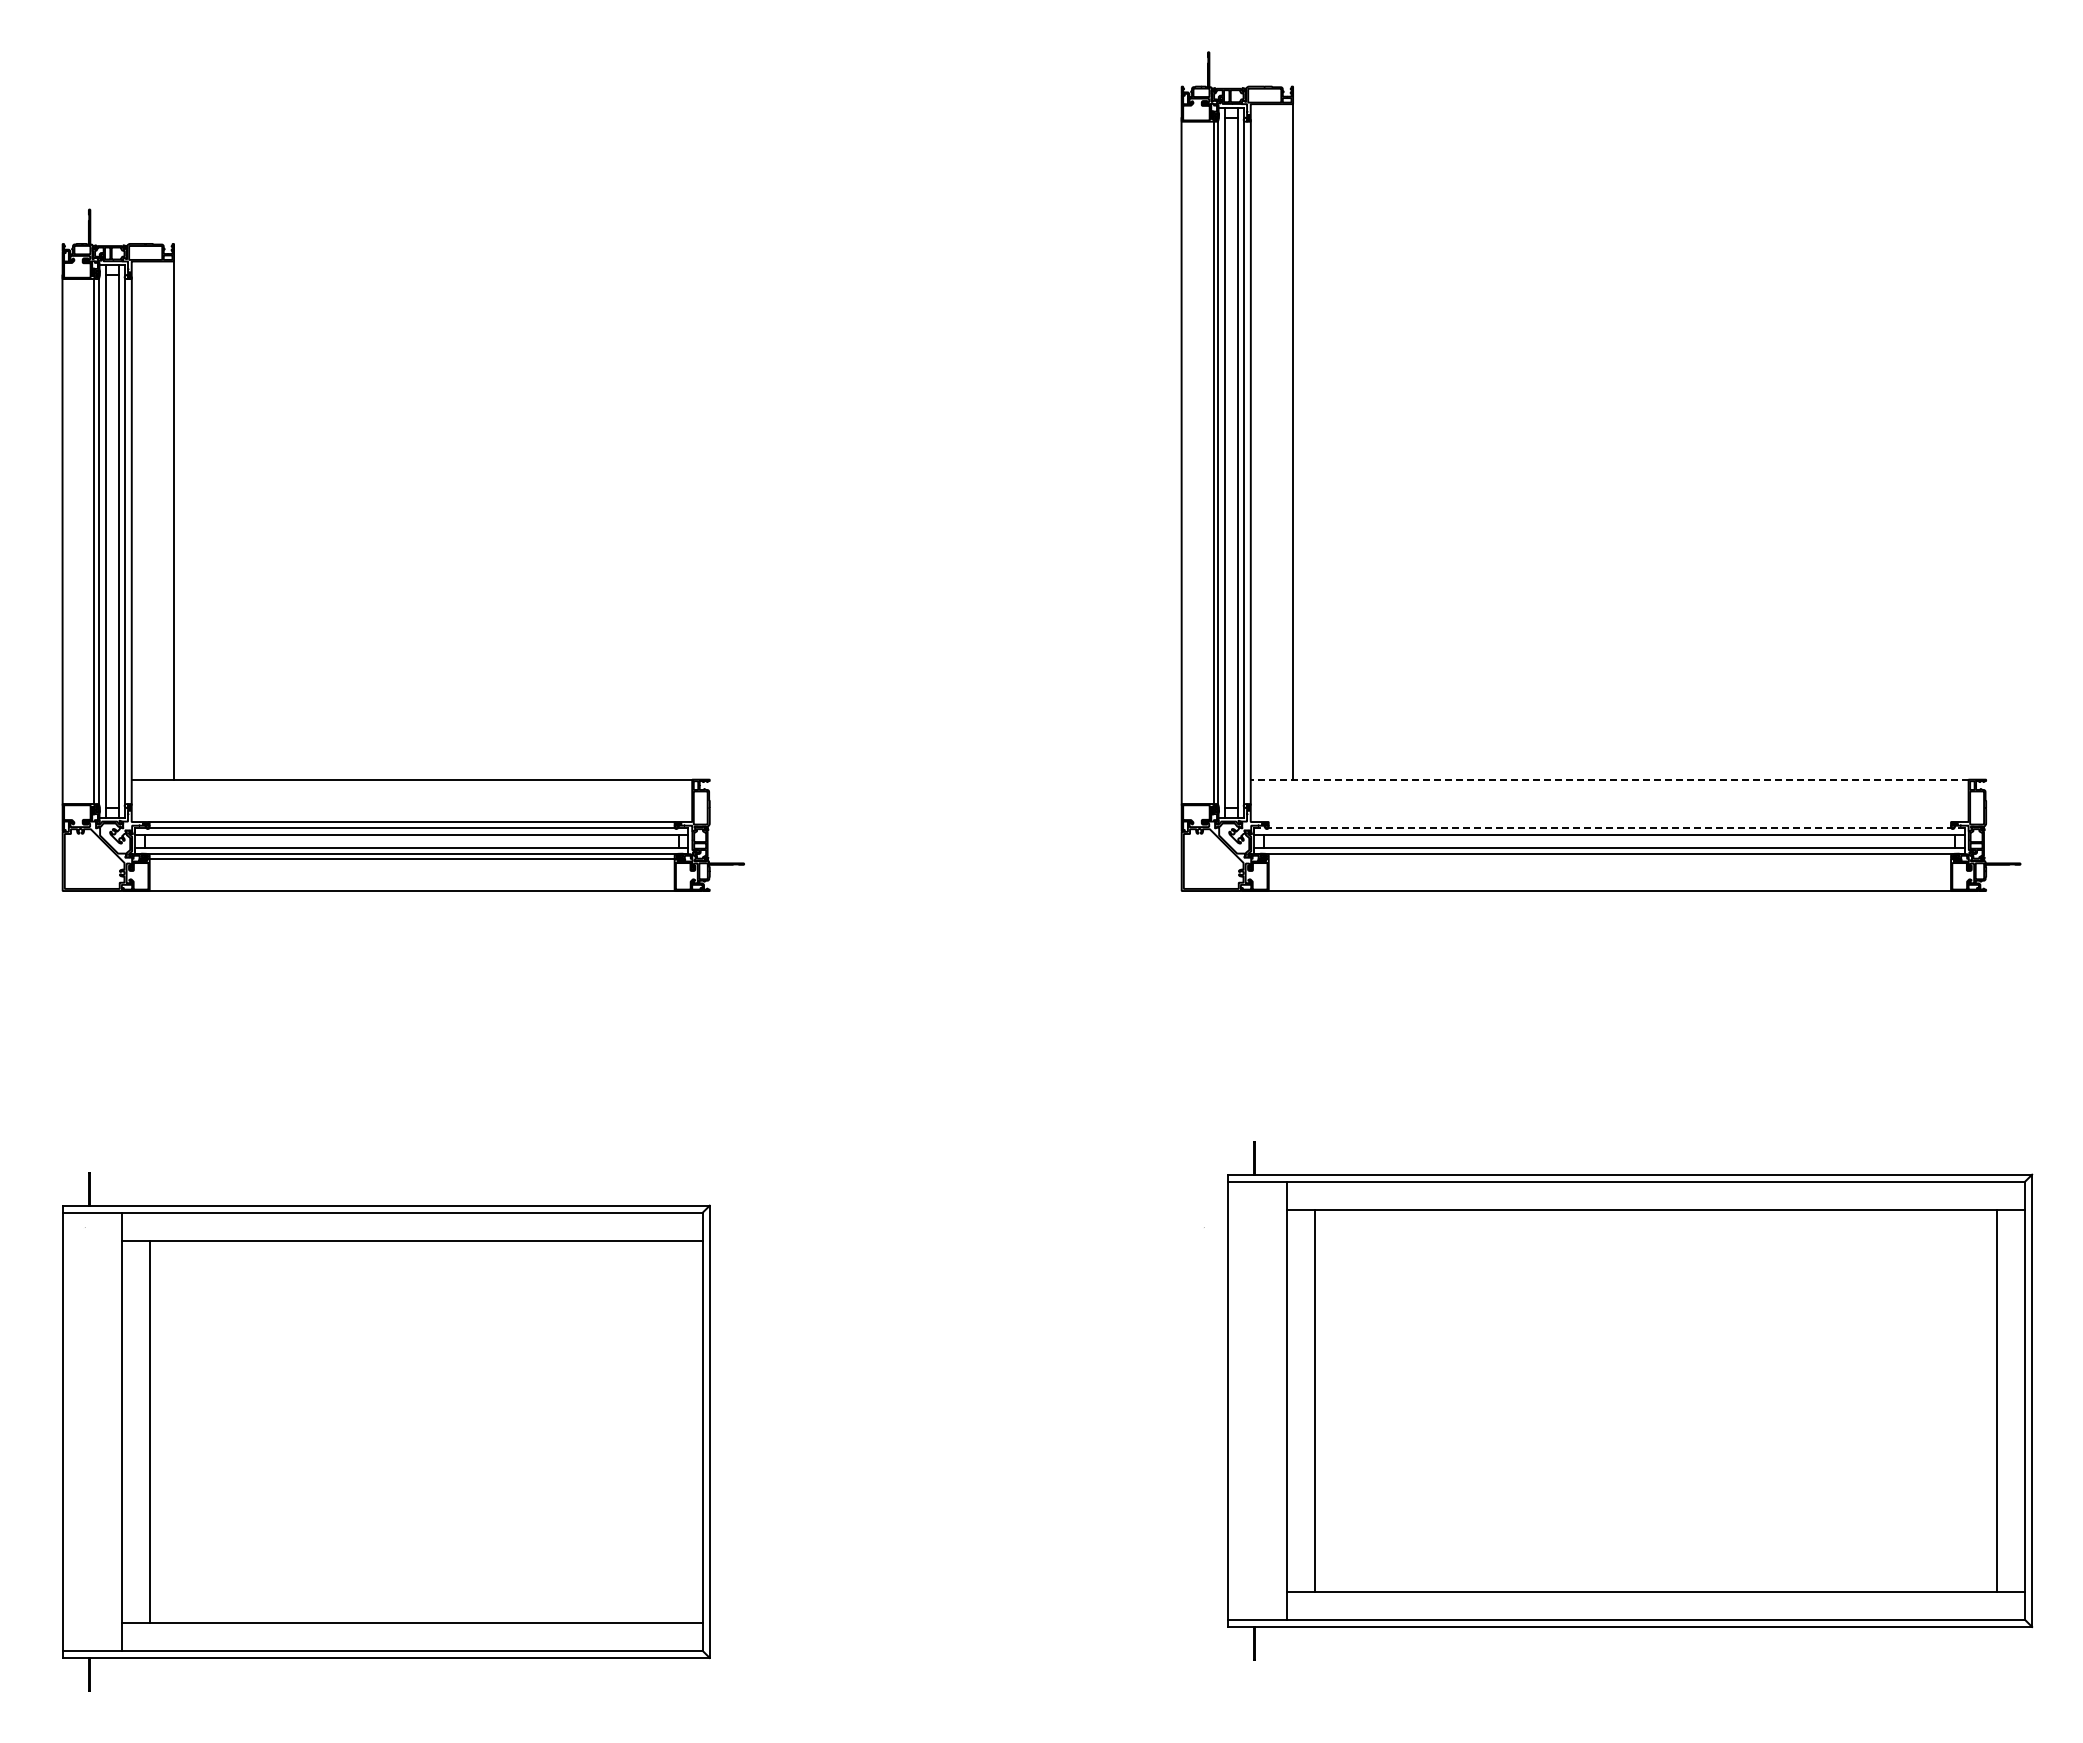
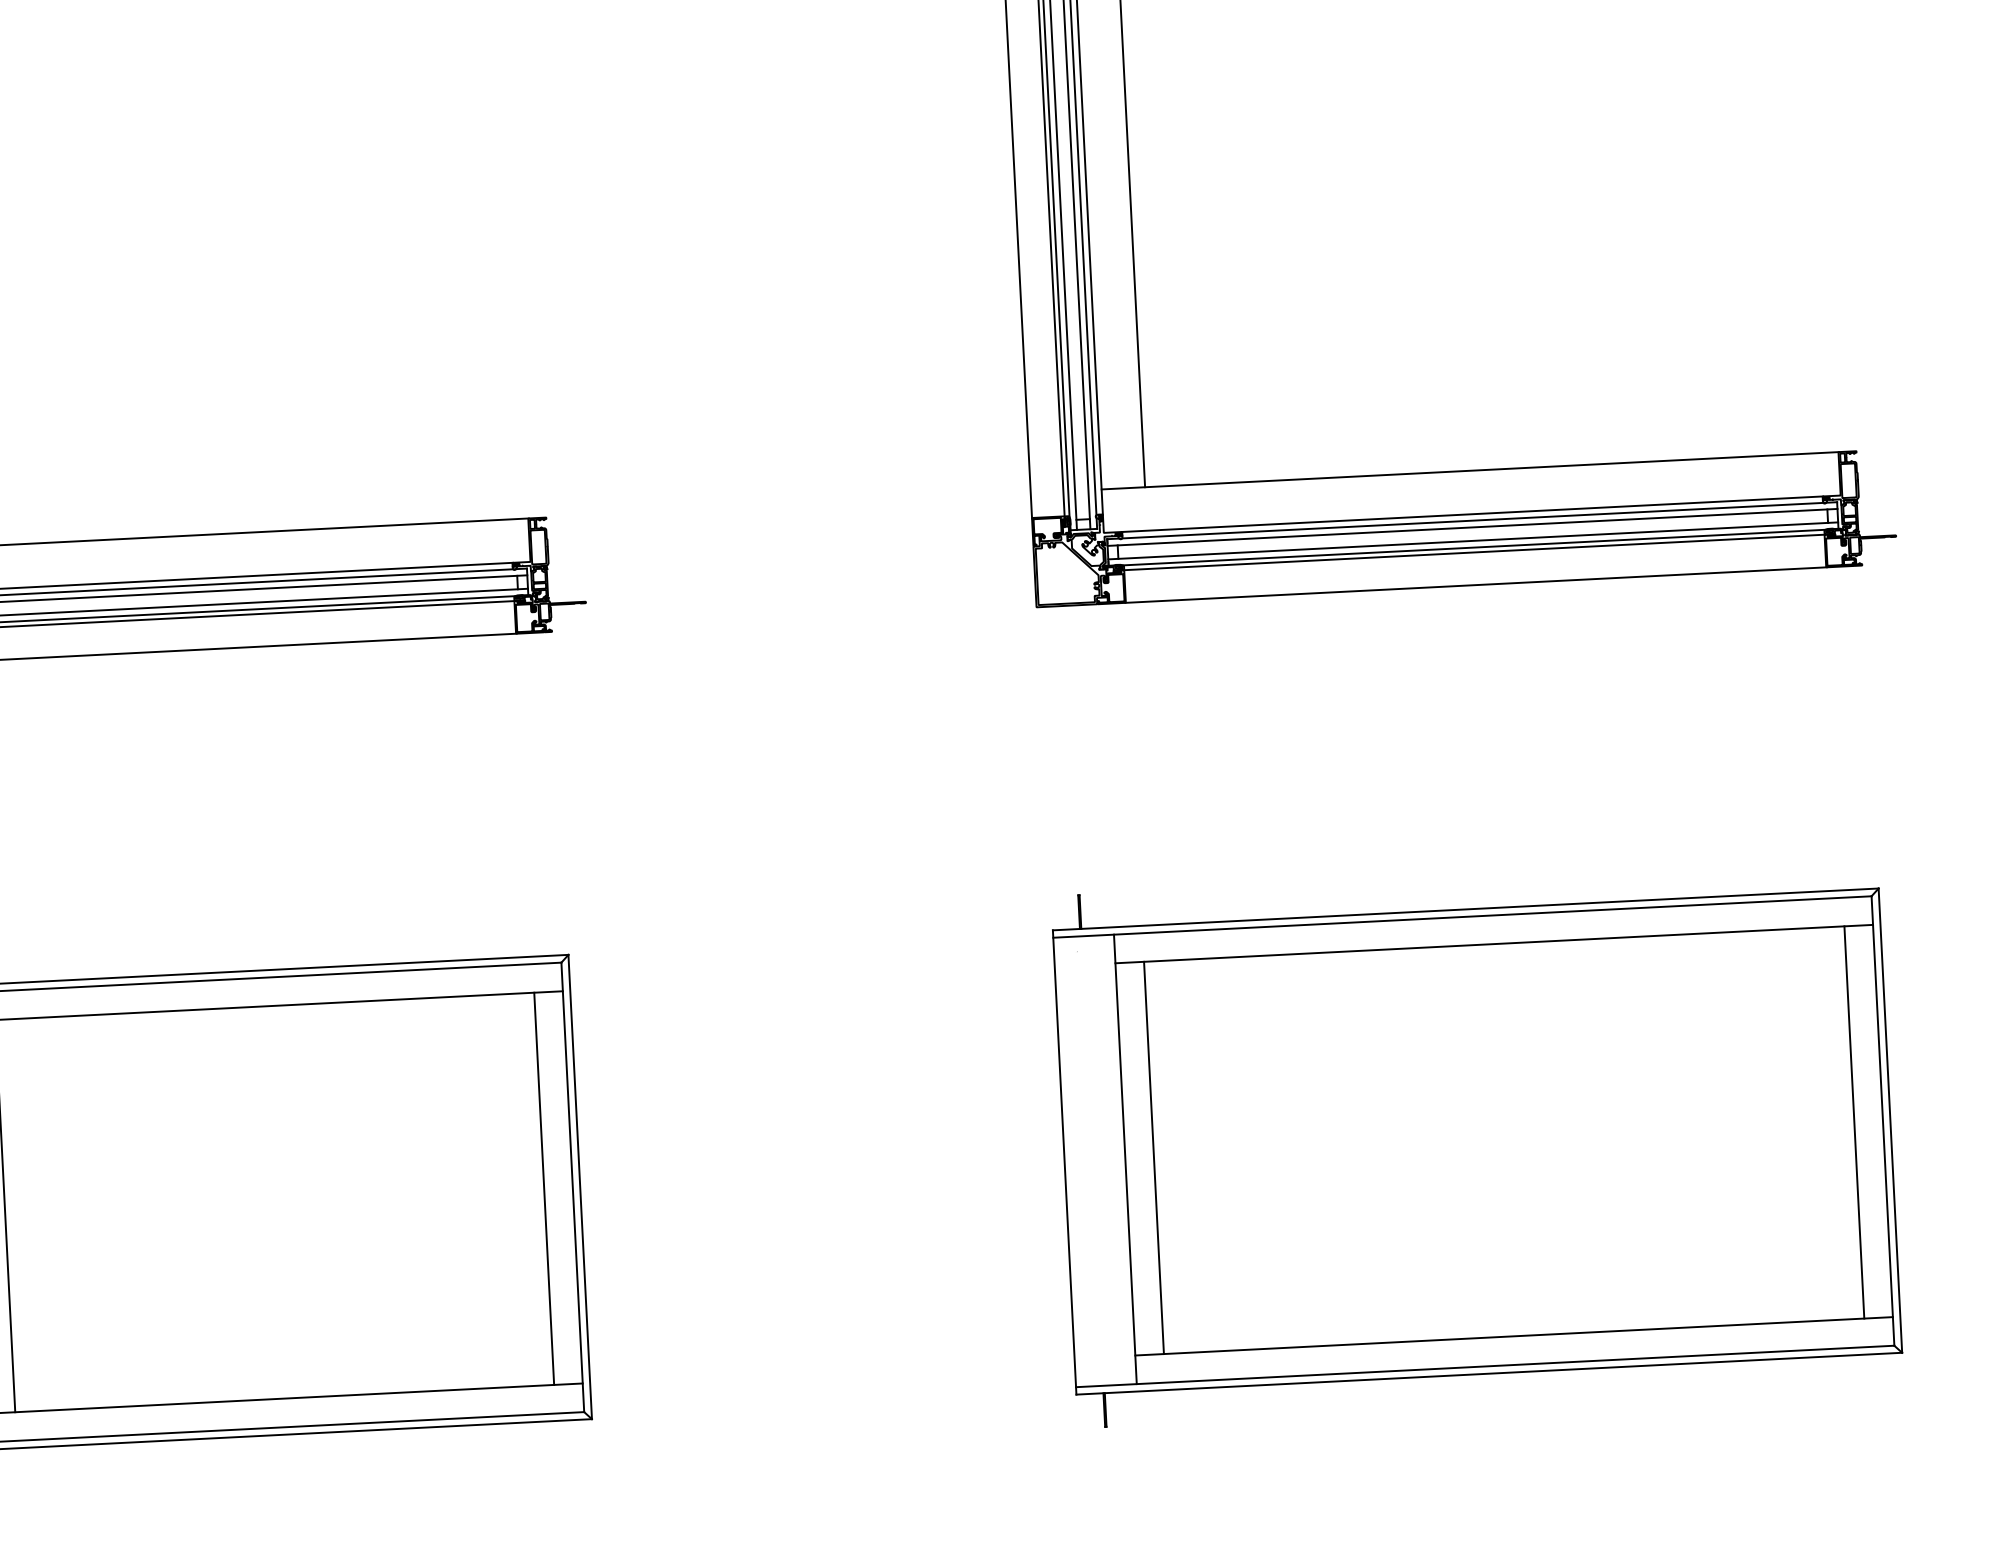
line: (1609, 779) -> (1469, 470), dashed -> solid
line: (1609, 821) -> (1472, 513), added
line: (1609, 828) -> (1472, 520), dashed -> solid
line: (1609, 859) -> (1474, 552), added
part: (1630, 1400) -> (1478, 1141), moved
line: (674, 1431) -> (543, 1188), added

